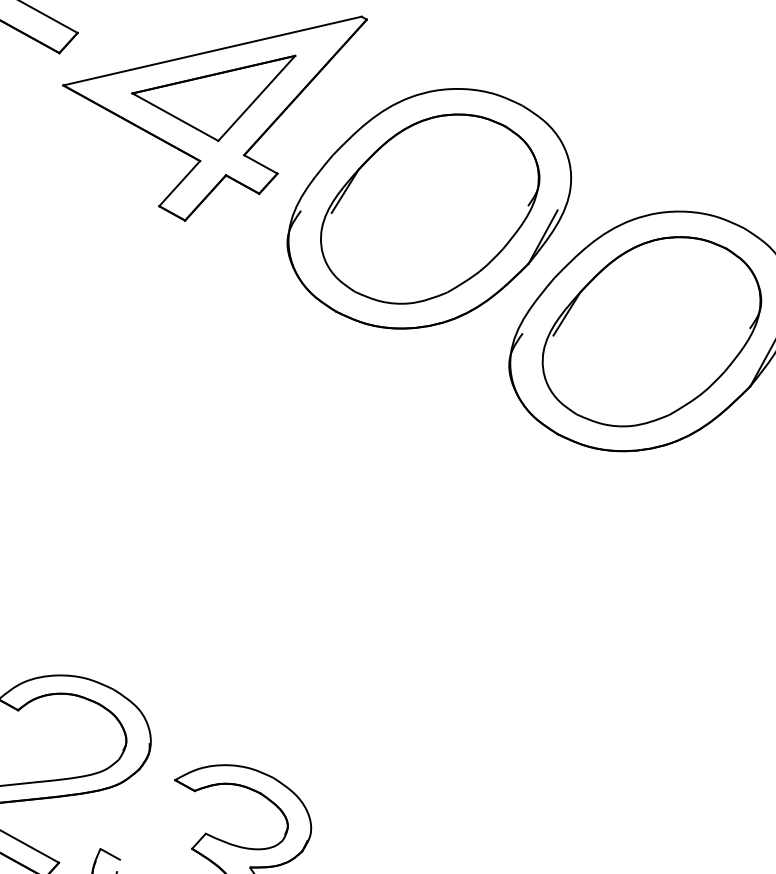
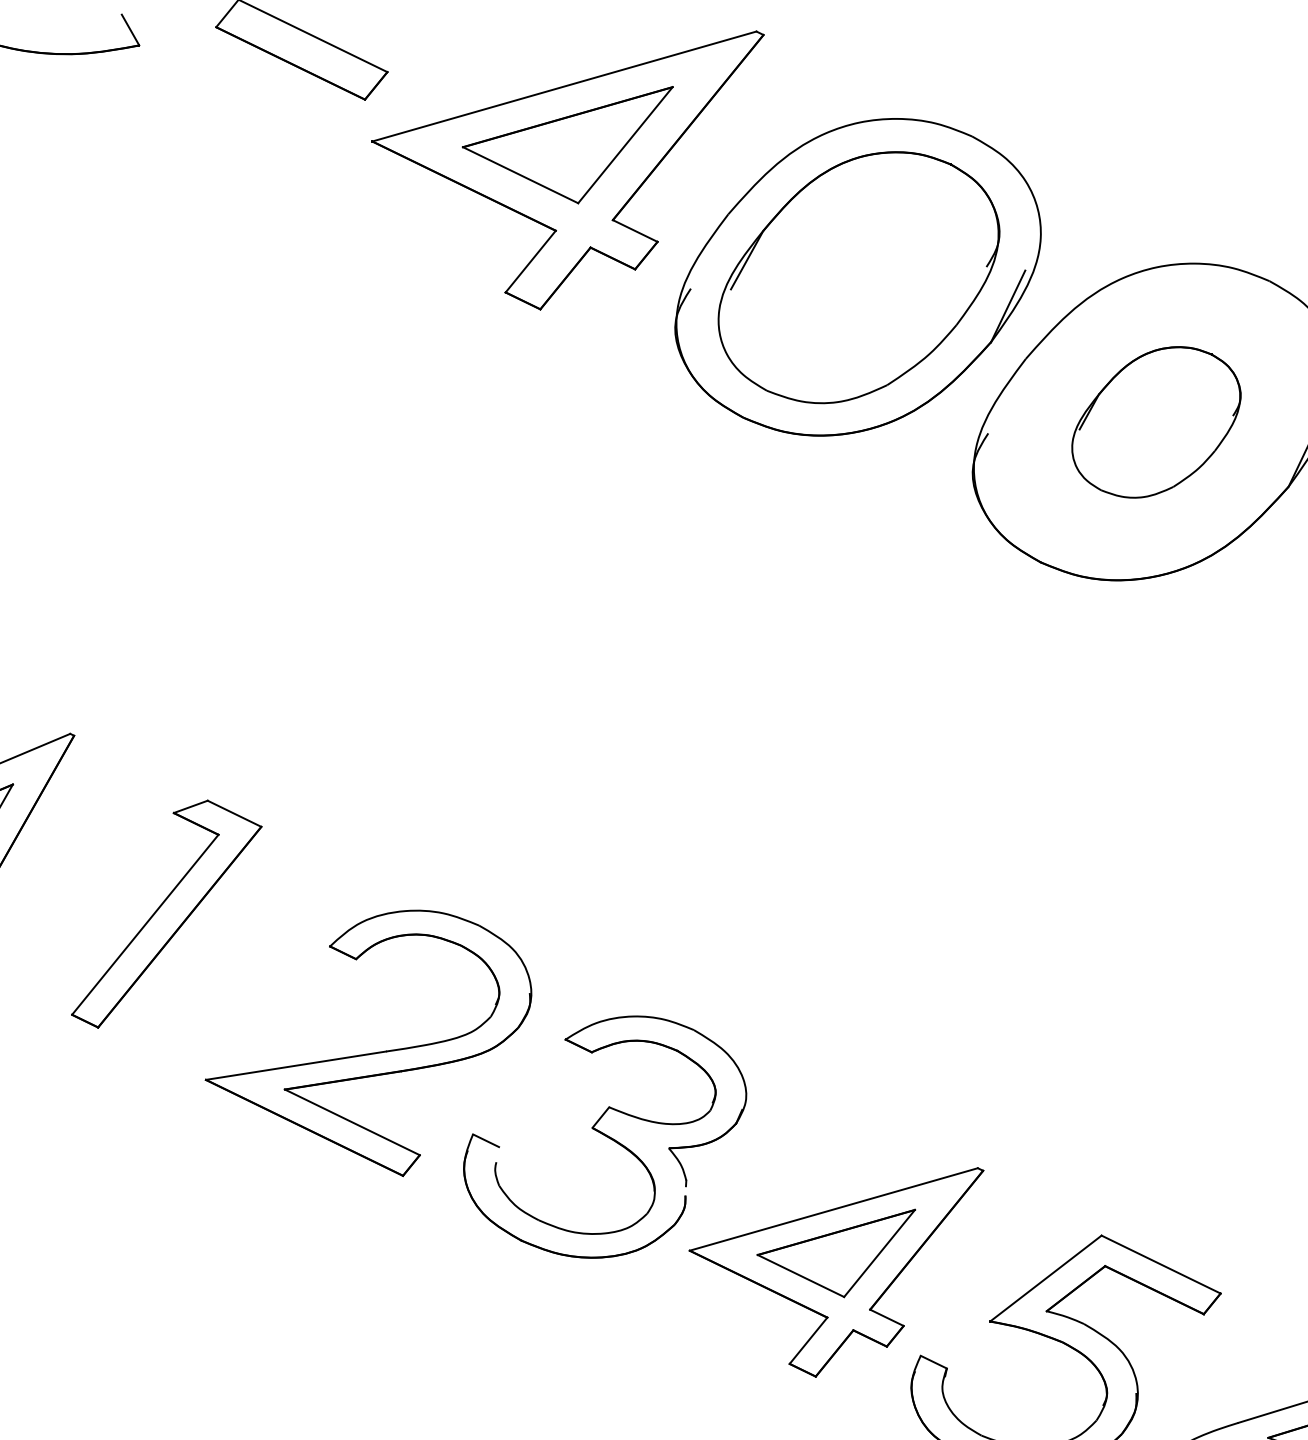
part: (651, 331) -> (1156, 422), size x0.6

